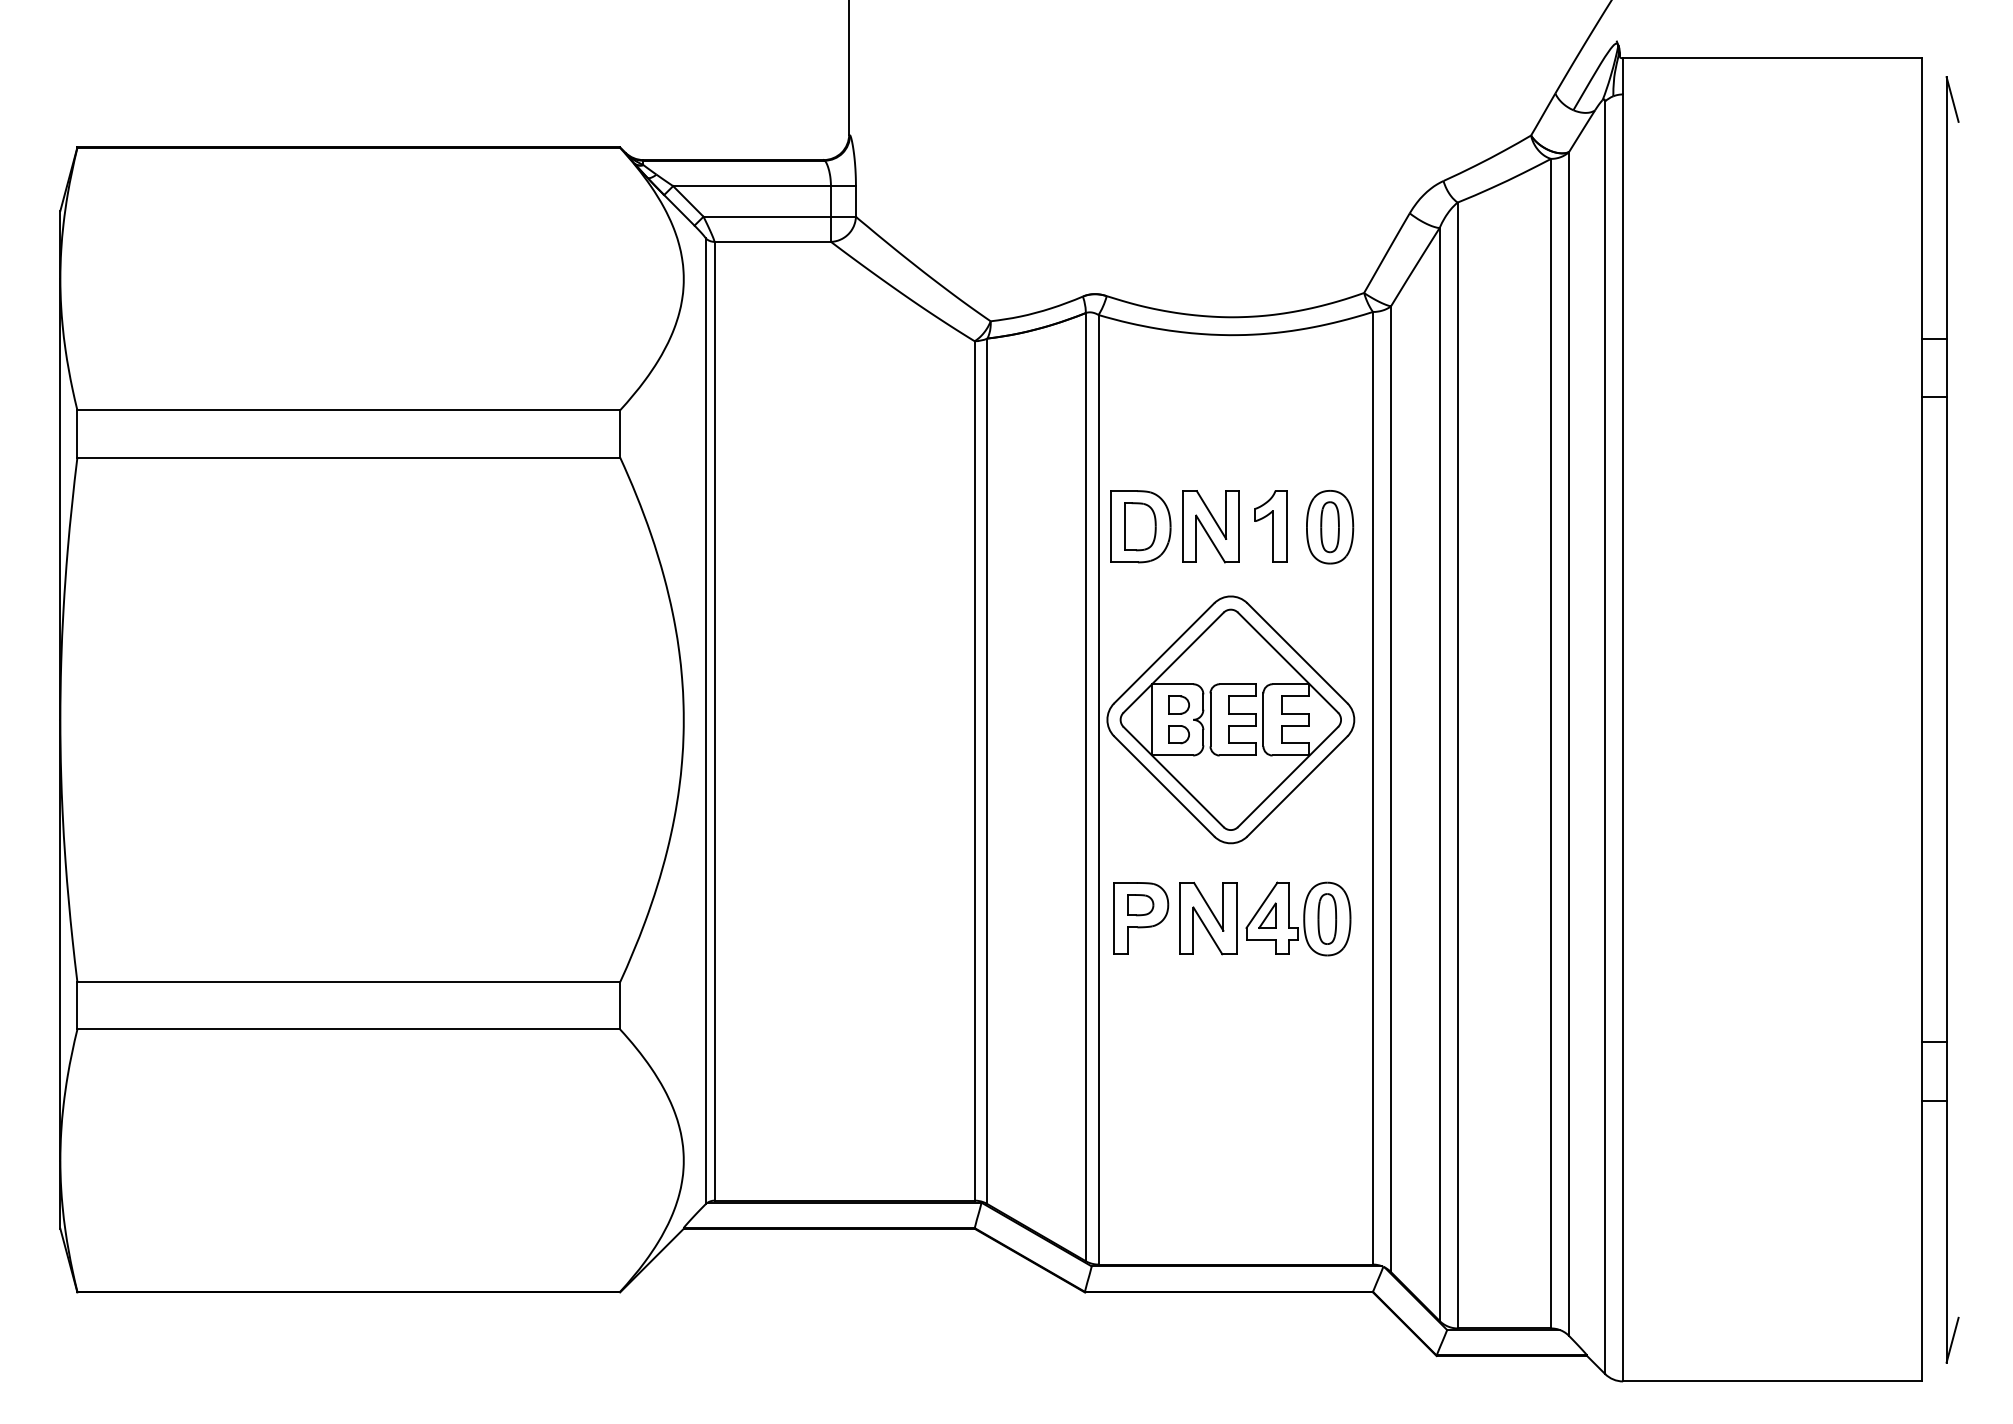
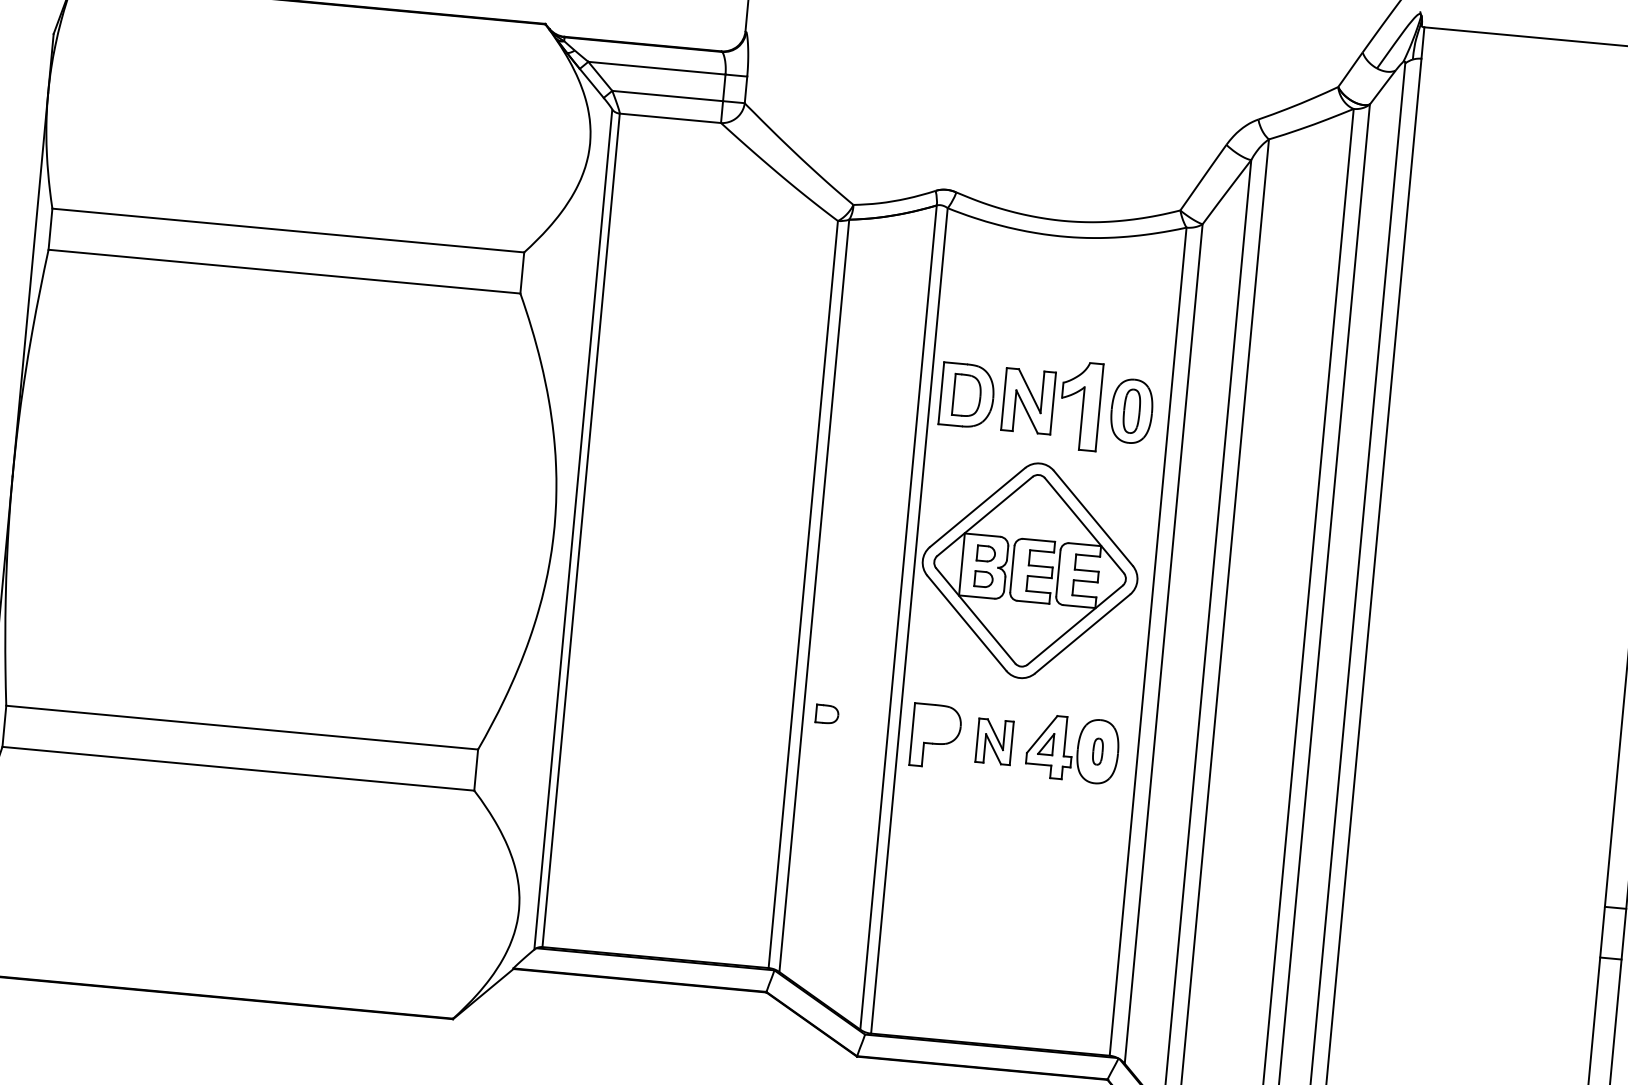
part: (1270, 526) -> (1080, 405), size x1.4
part: (1140, 905) -> (827, 714), moved
part: (1208, 918) -> (994, 741), size x0.7
part: (1327, 918) -> (1098, 751), size x0.6

